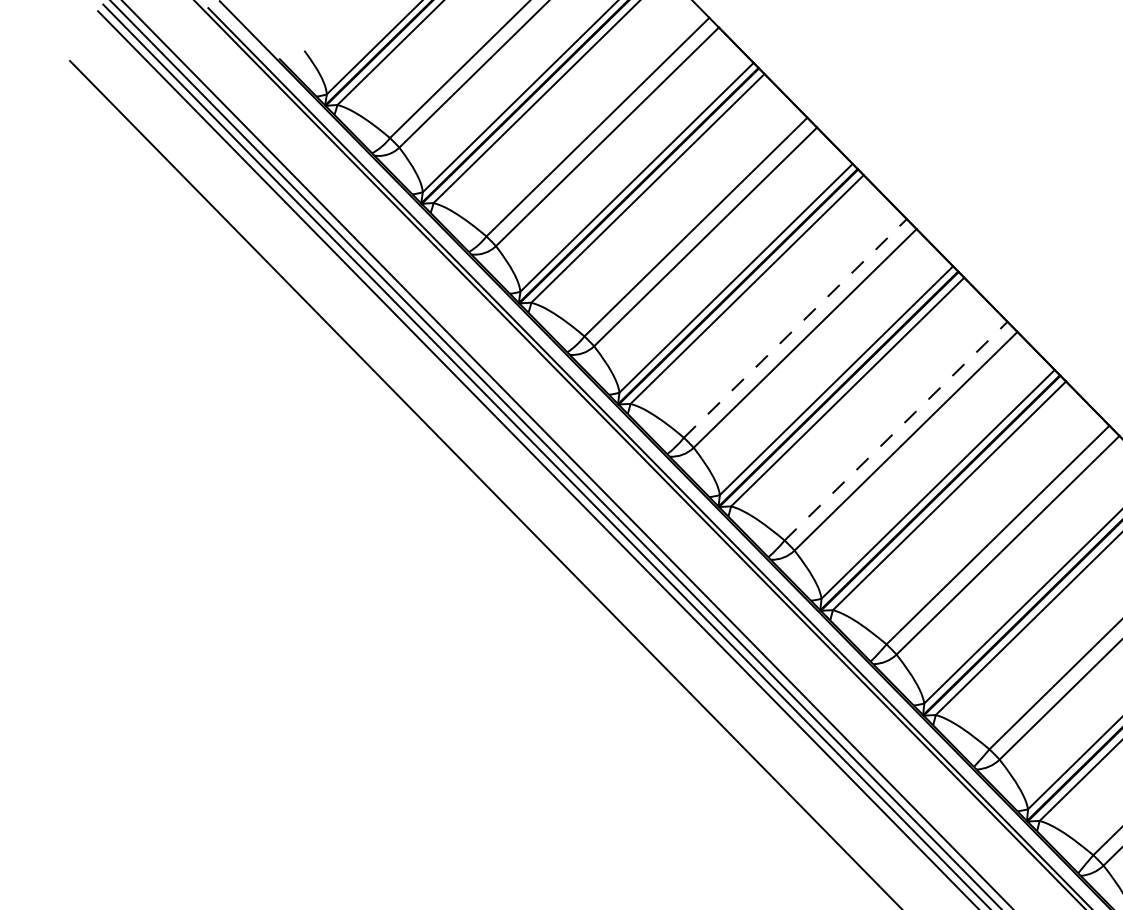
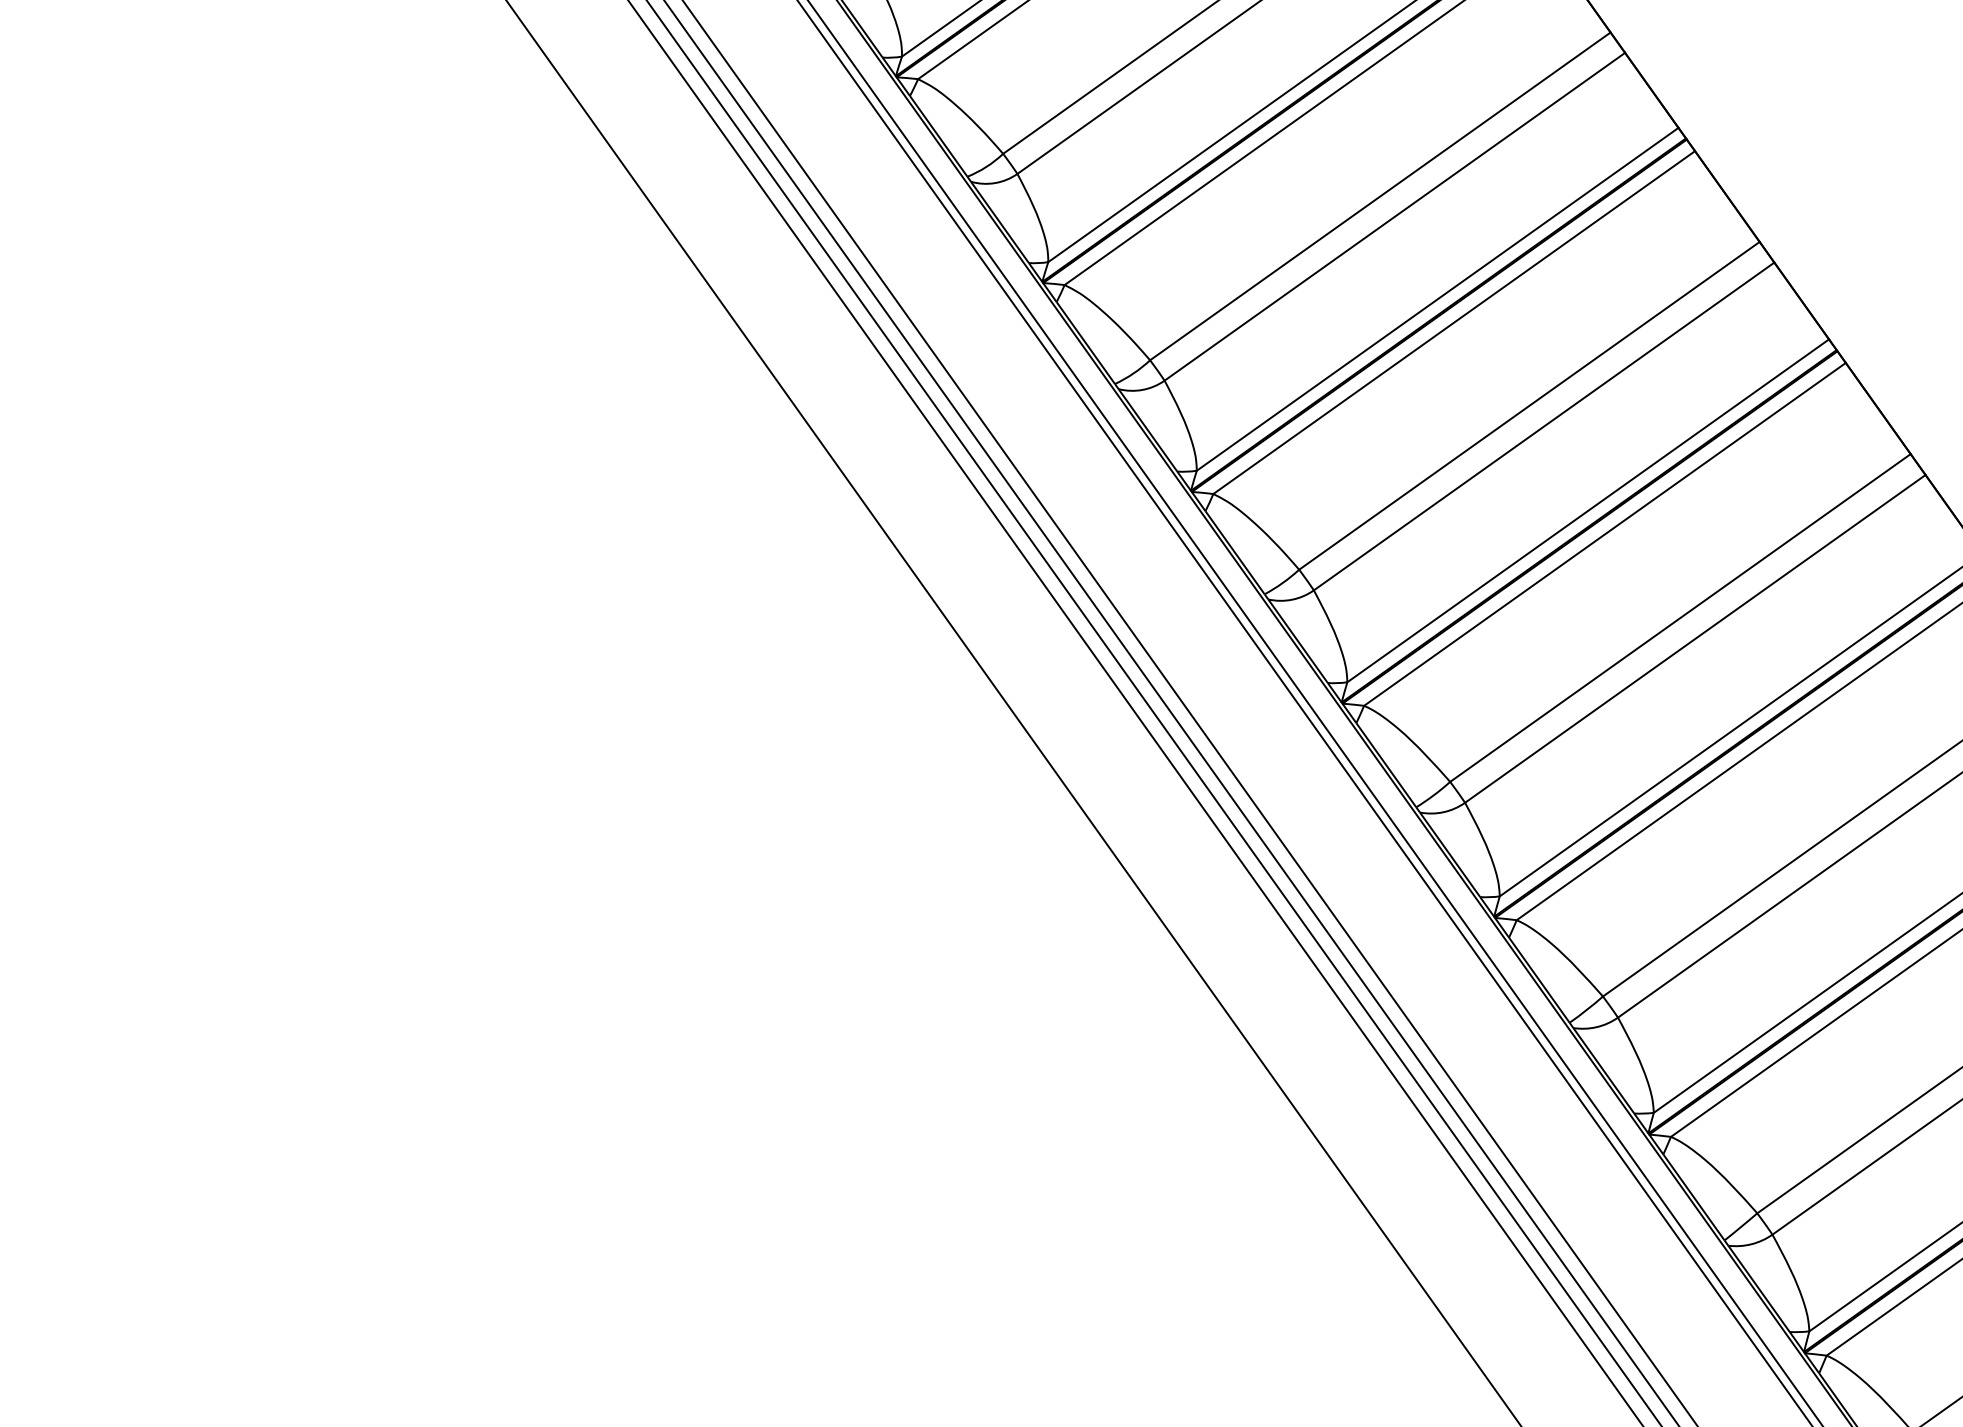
line: (795, 328) -> (1529, 405), dashed -> solid
line: (896, 430) -> (1681, 616), dashed -> solid

